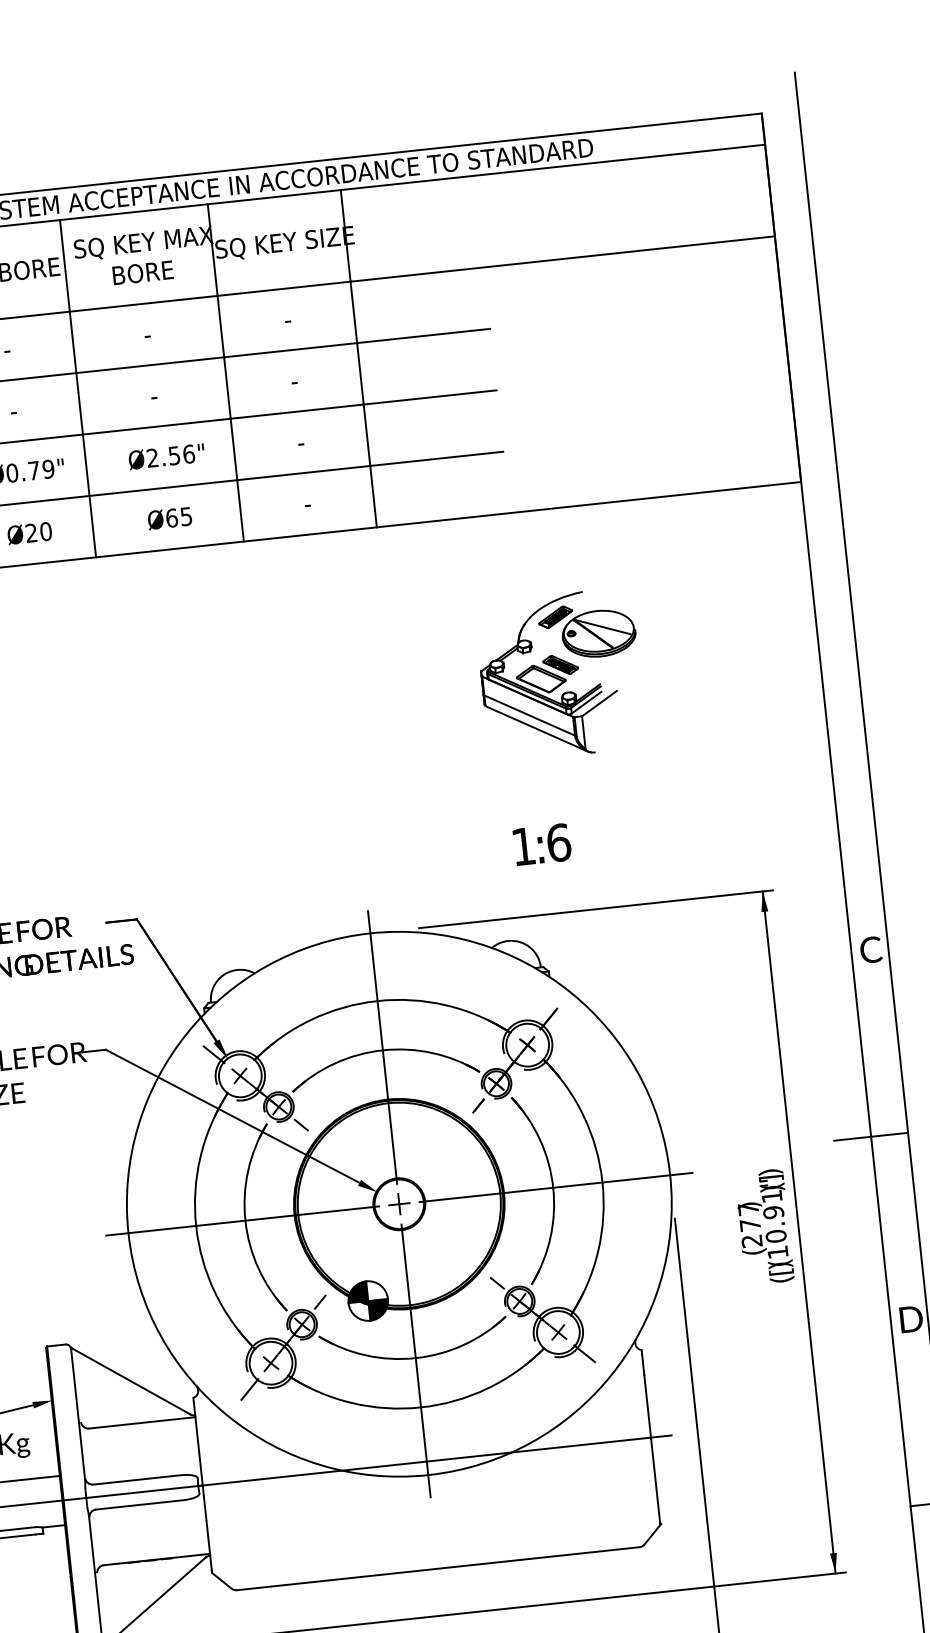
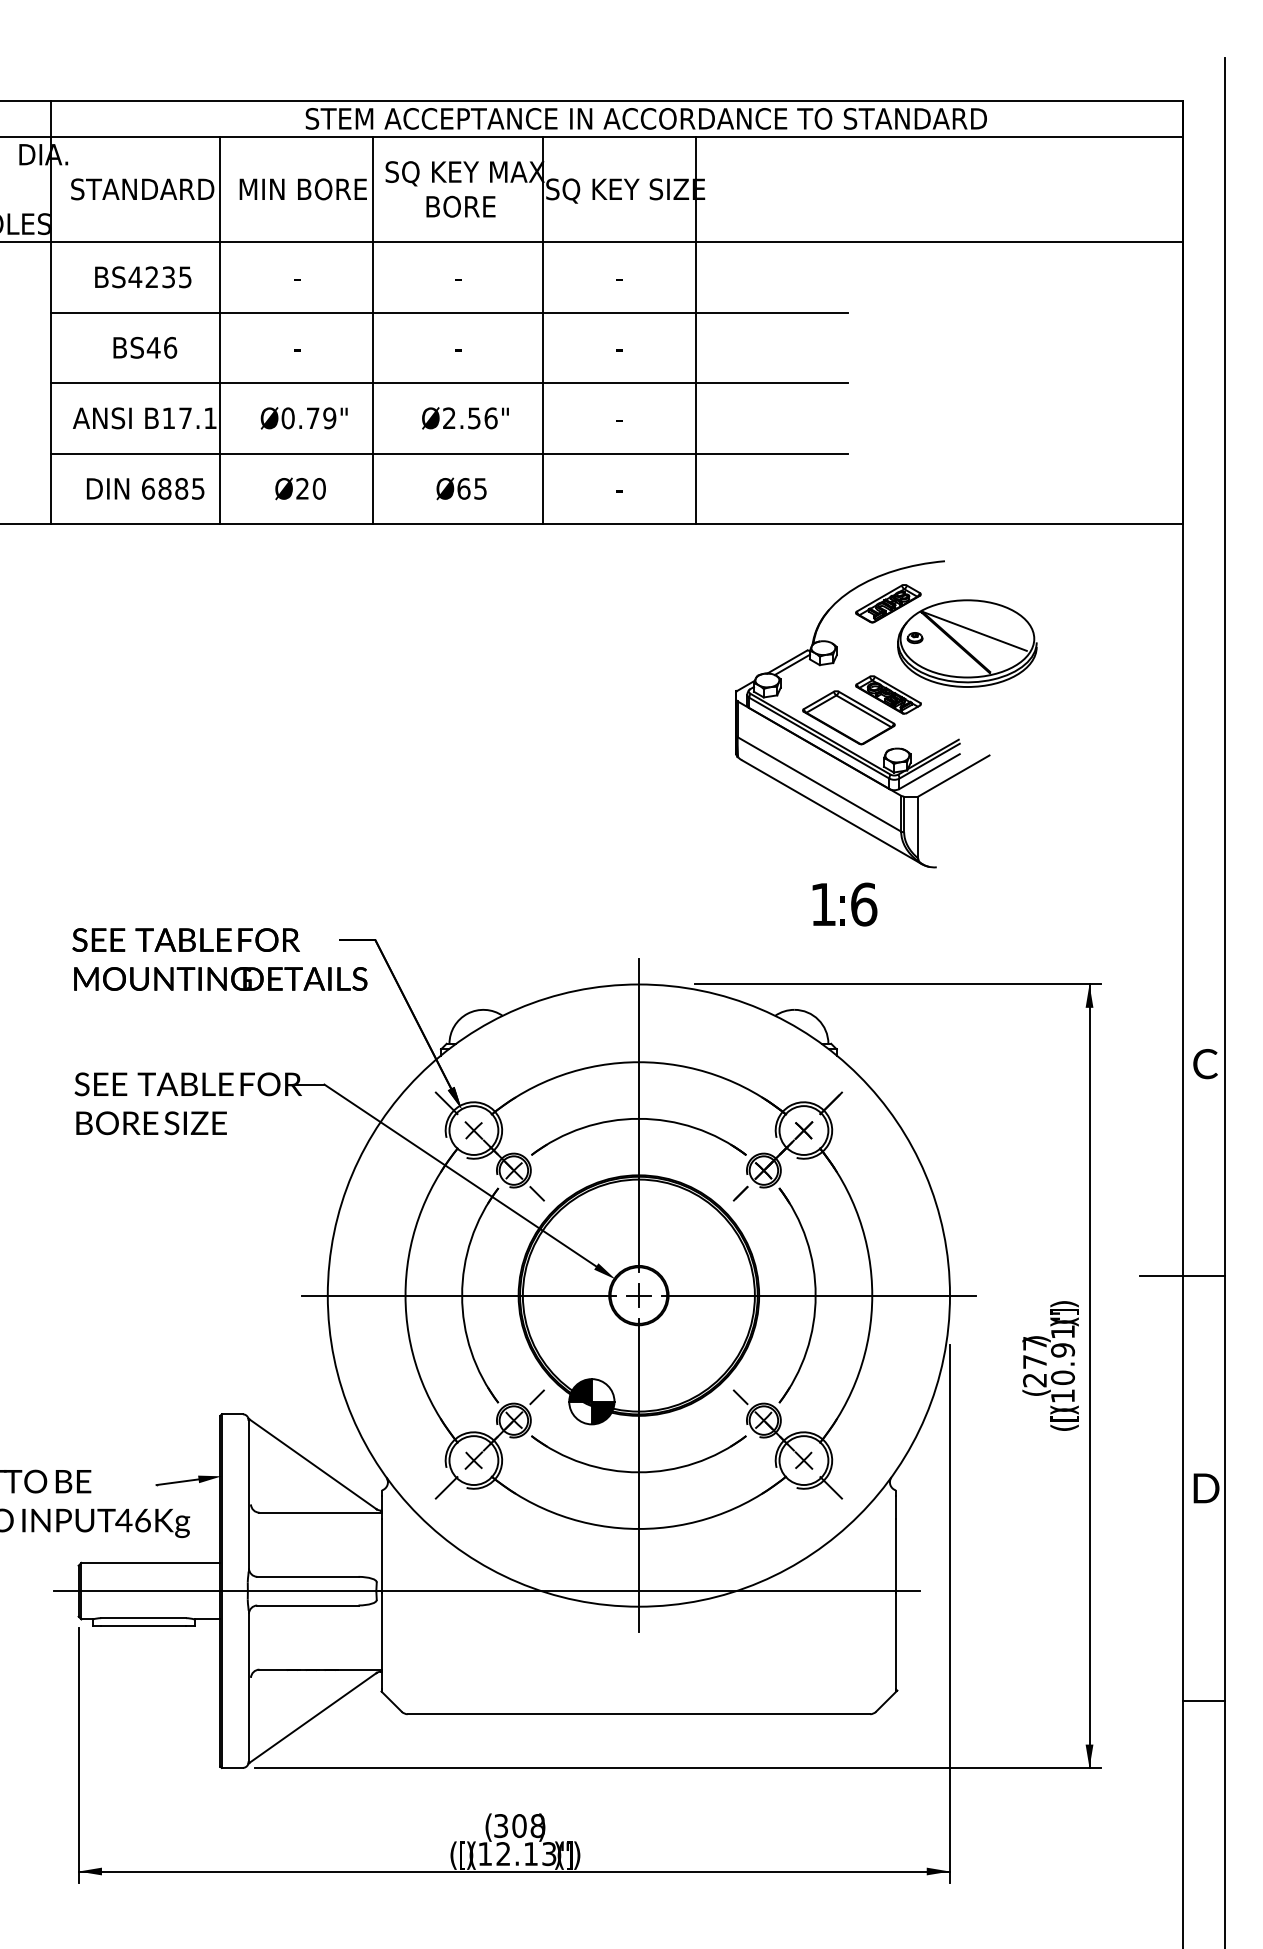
part: (560, 675) -> (886, 714), size x1.67

